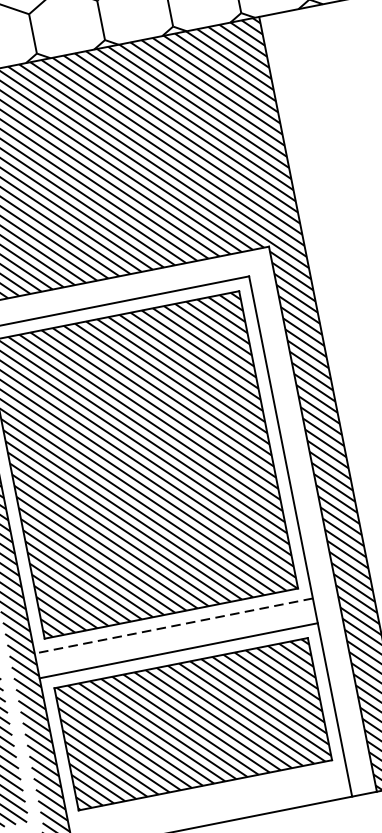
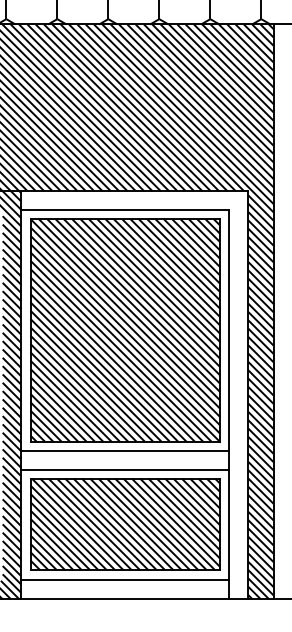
line: (172, 626) -> (124, 451), dashed -> solid
line: (208, 797) -> (125, 579), added

